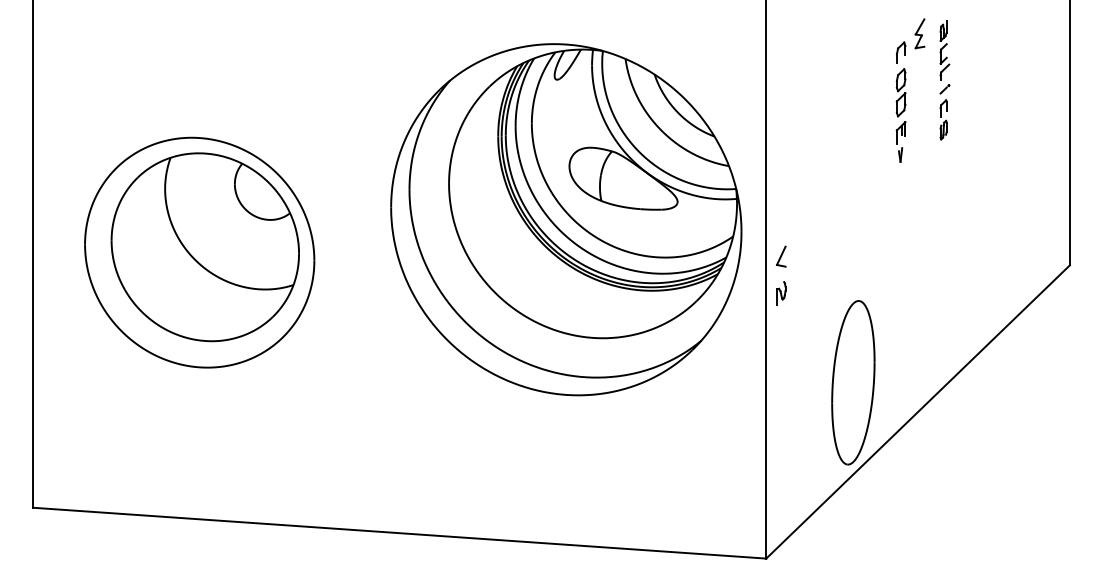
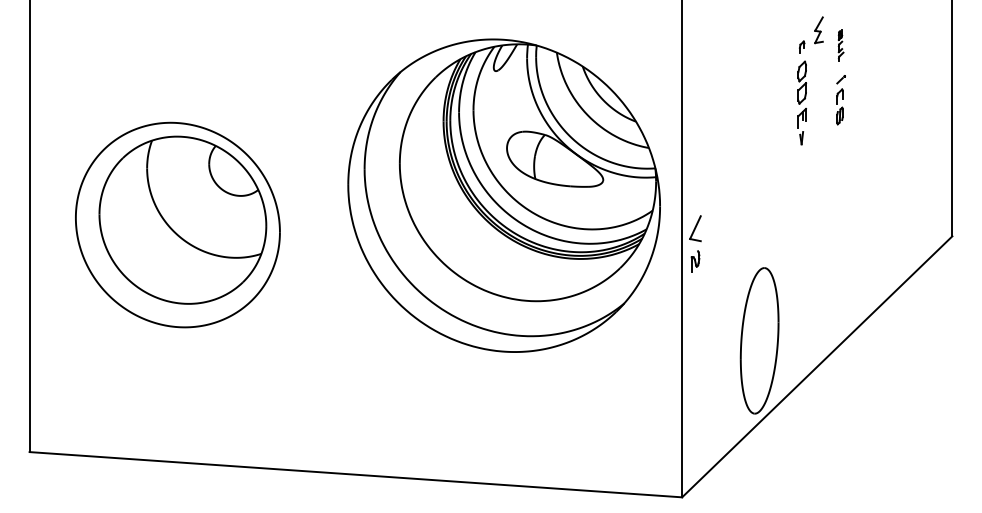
part: (944, 50) -> (840, 45), size x0.6
part: (900, 52) -> (801, 46), size x0.6
part: (781, 256) -> (695, 228), size x1.4

